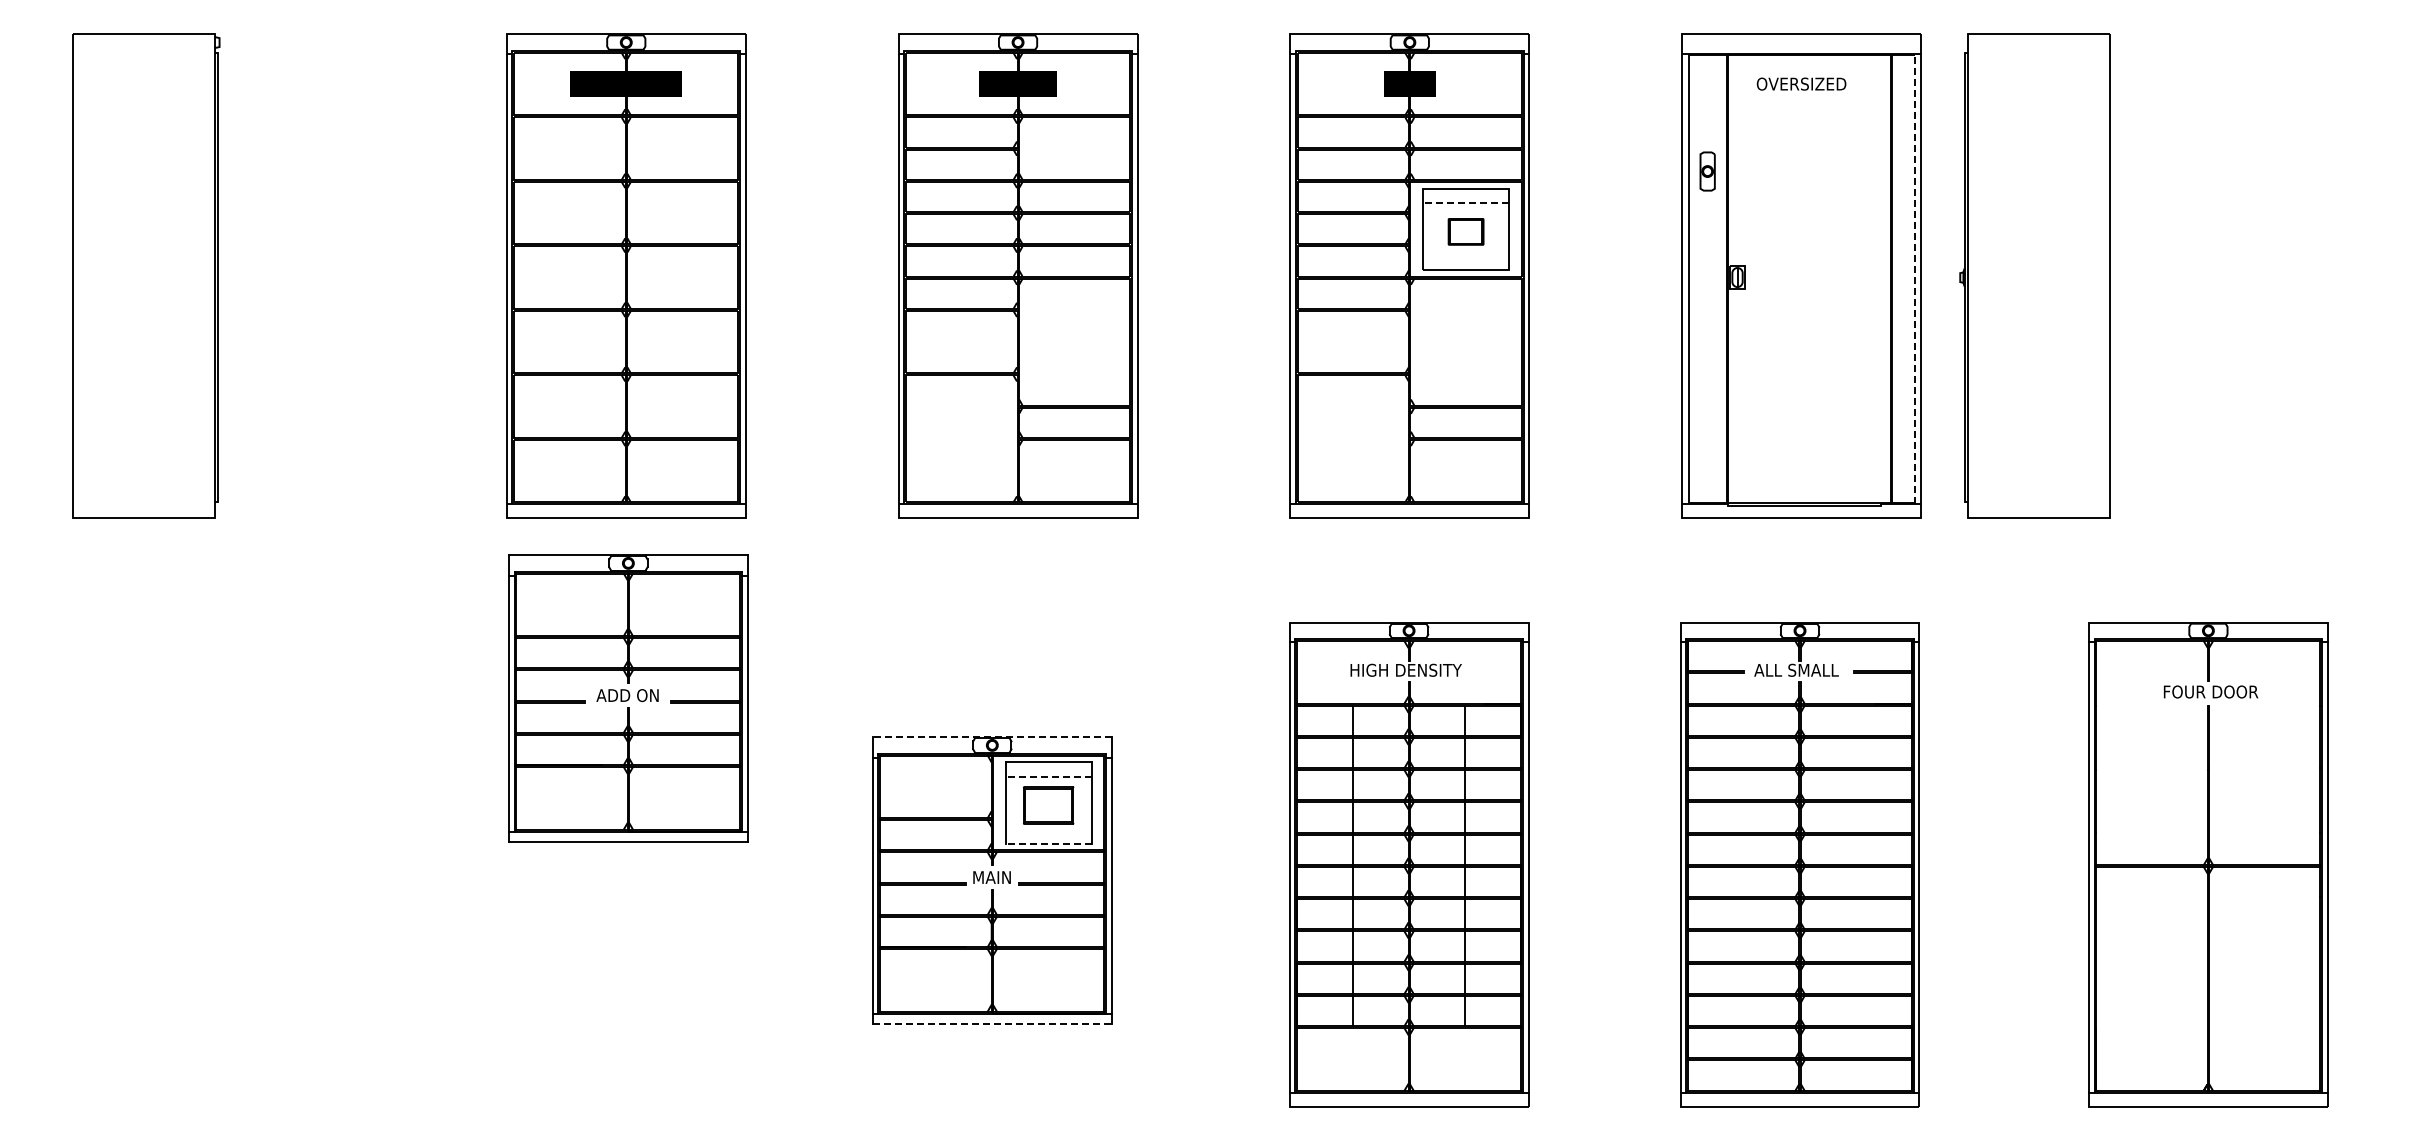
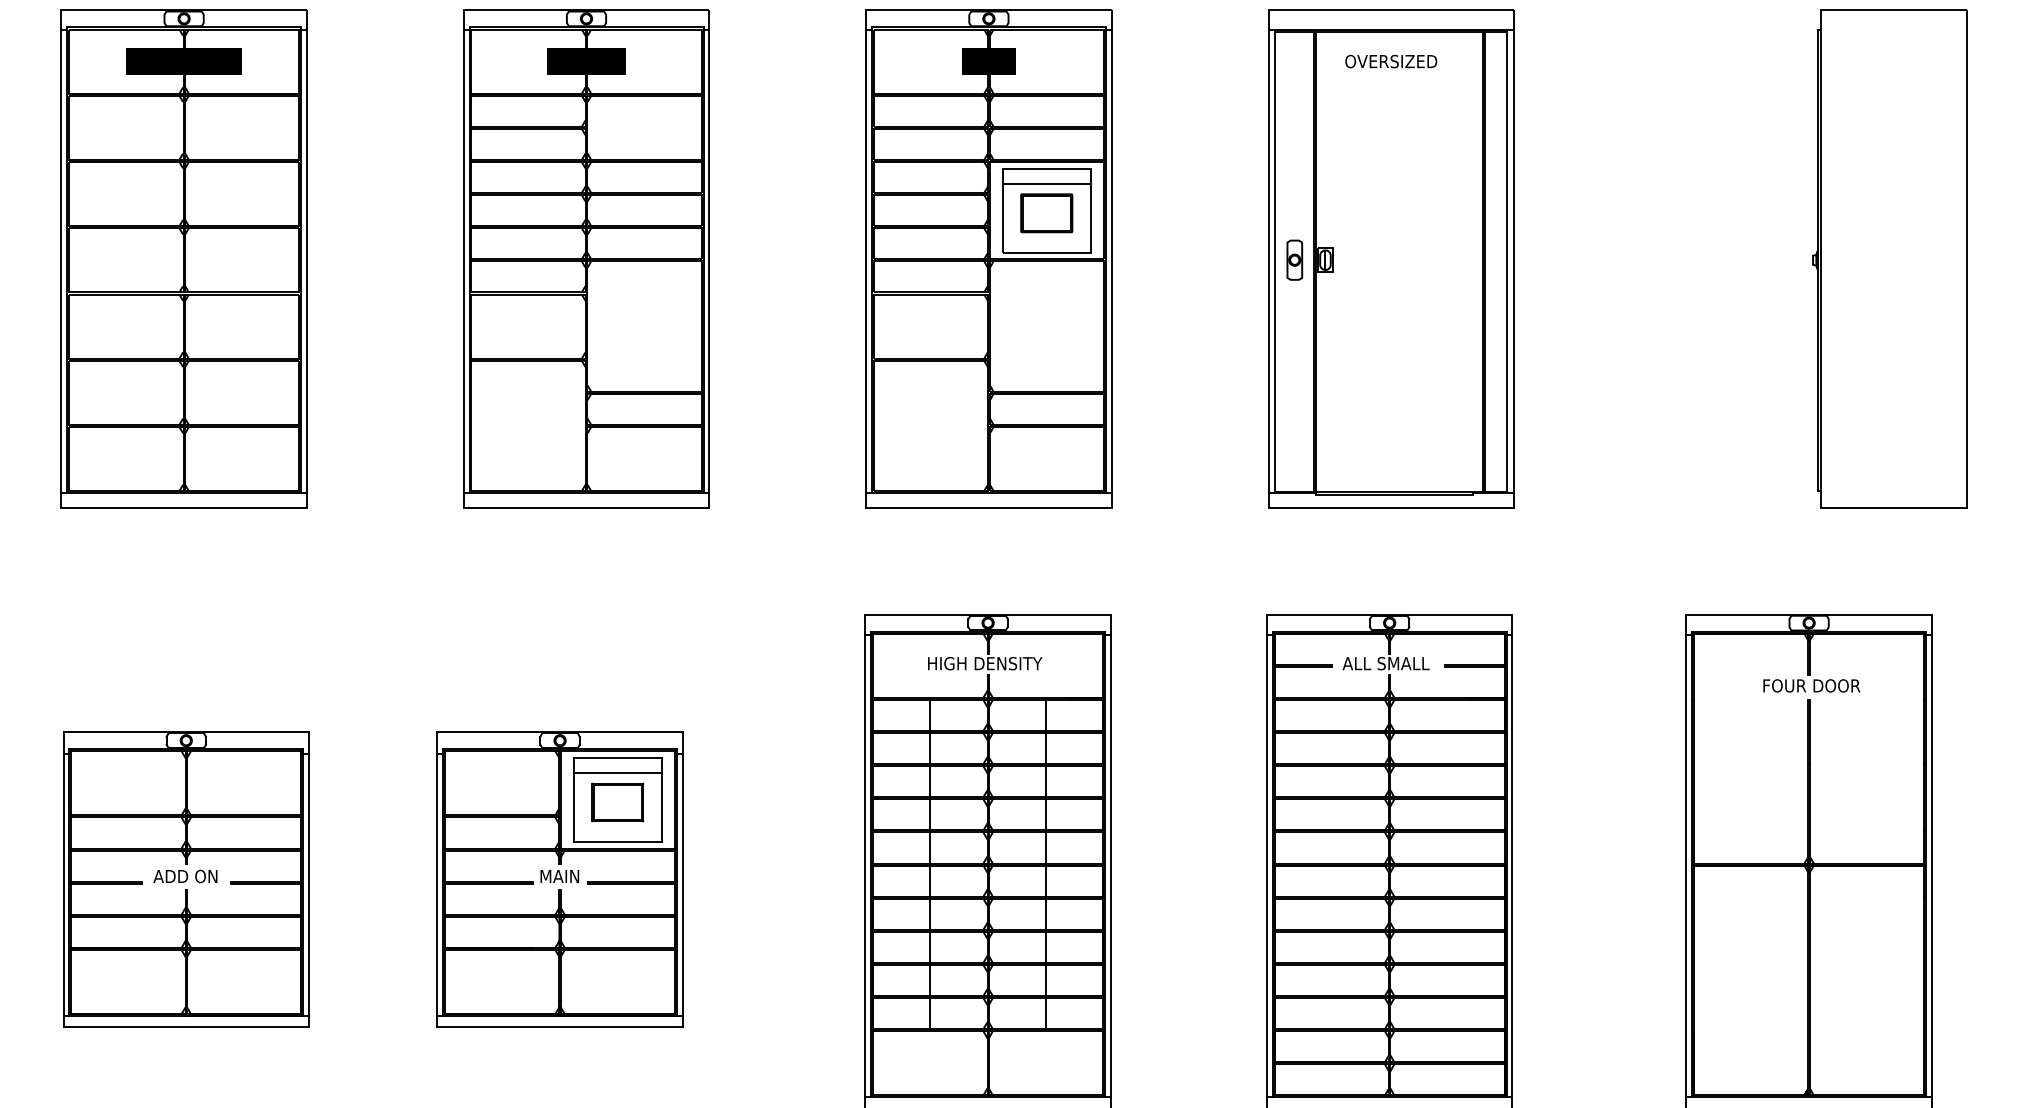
part: (1707, 171) -> (1294, 260), moved
line: (1466, 203) -> (1047, 184), dashed -> solid
part: (1465, 231) -> (1046, 212), size x1.43
part: (2034, 275) -> (1889, 258), moved
line: (1914, 278) -> (1507, 261), dashed -> solid
part: (628, 698) -> (186, 879), moved
line: (991, 737) -> (559, 732), dashed -> solid
line: (1048, 777) -> (617, 773), dashed -> solid
line: (1048, 844) -> (617, 842), dashed -> solid
line: (992, 1024) -> (560, 1027), dashed -> solid

